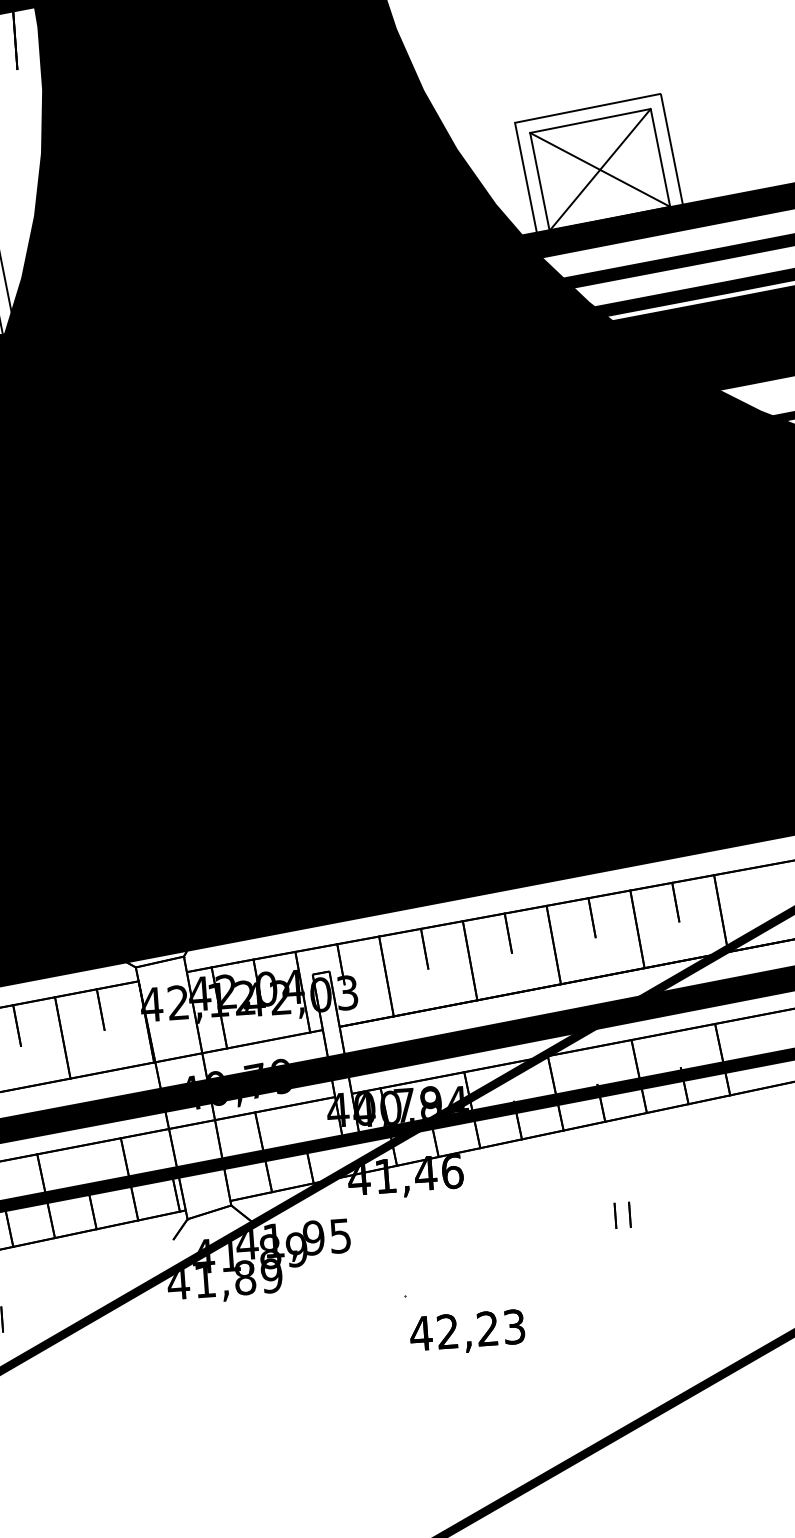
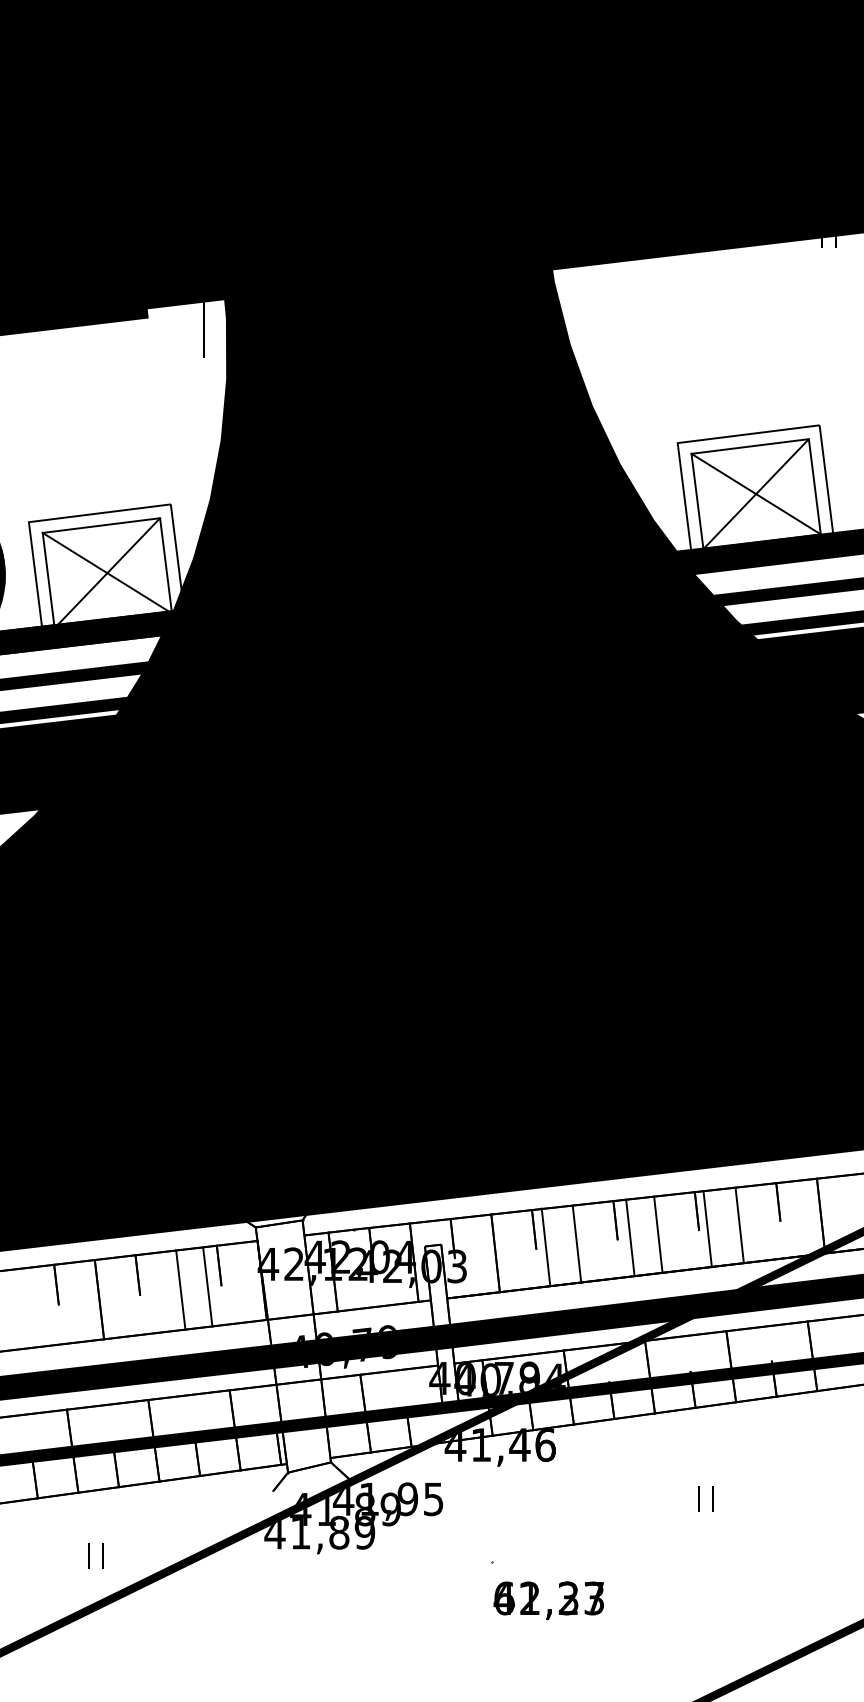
line: (637, 929) -> (707, 1229), moved
line: (553, 944) -> (630, 1237), moved
line: (469, 960) -> (545, 1246), moved
line: (62, 1037) -> (207, 1286), moved
text: (466, 1330) -> (548, 1598), 42,23 -> 61,37

